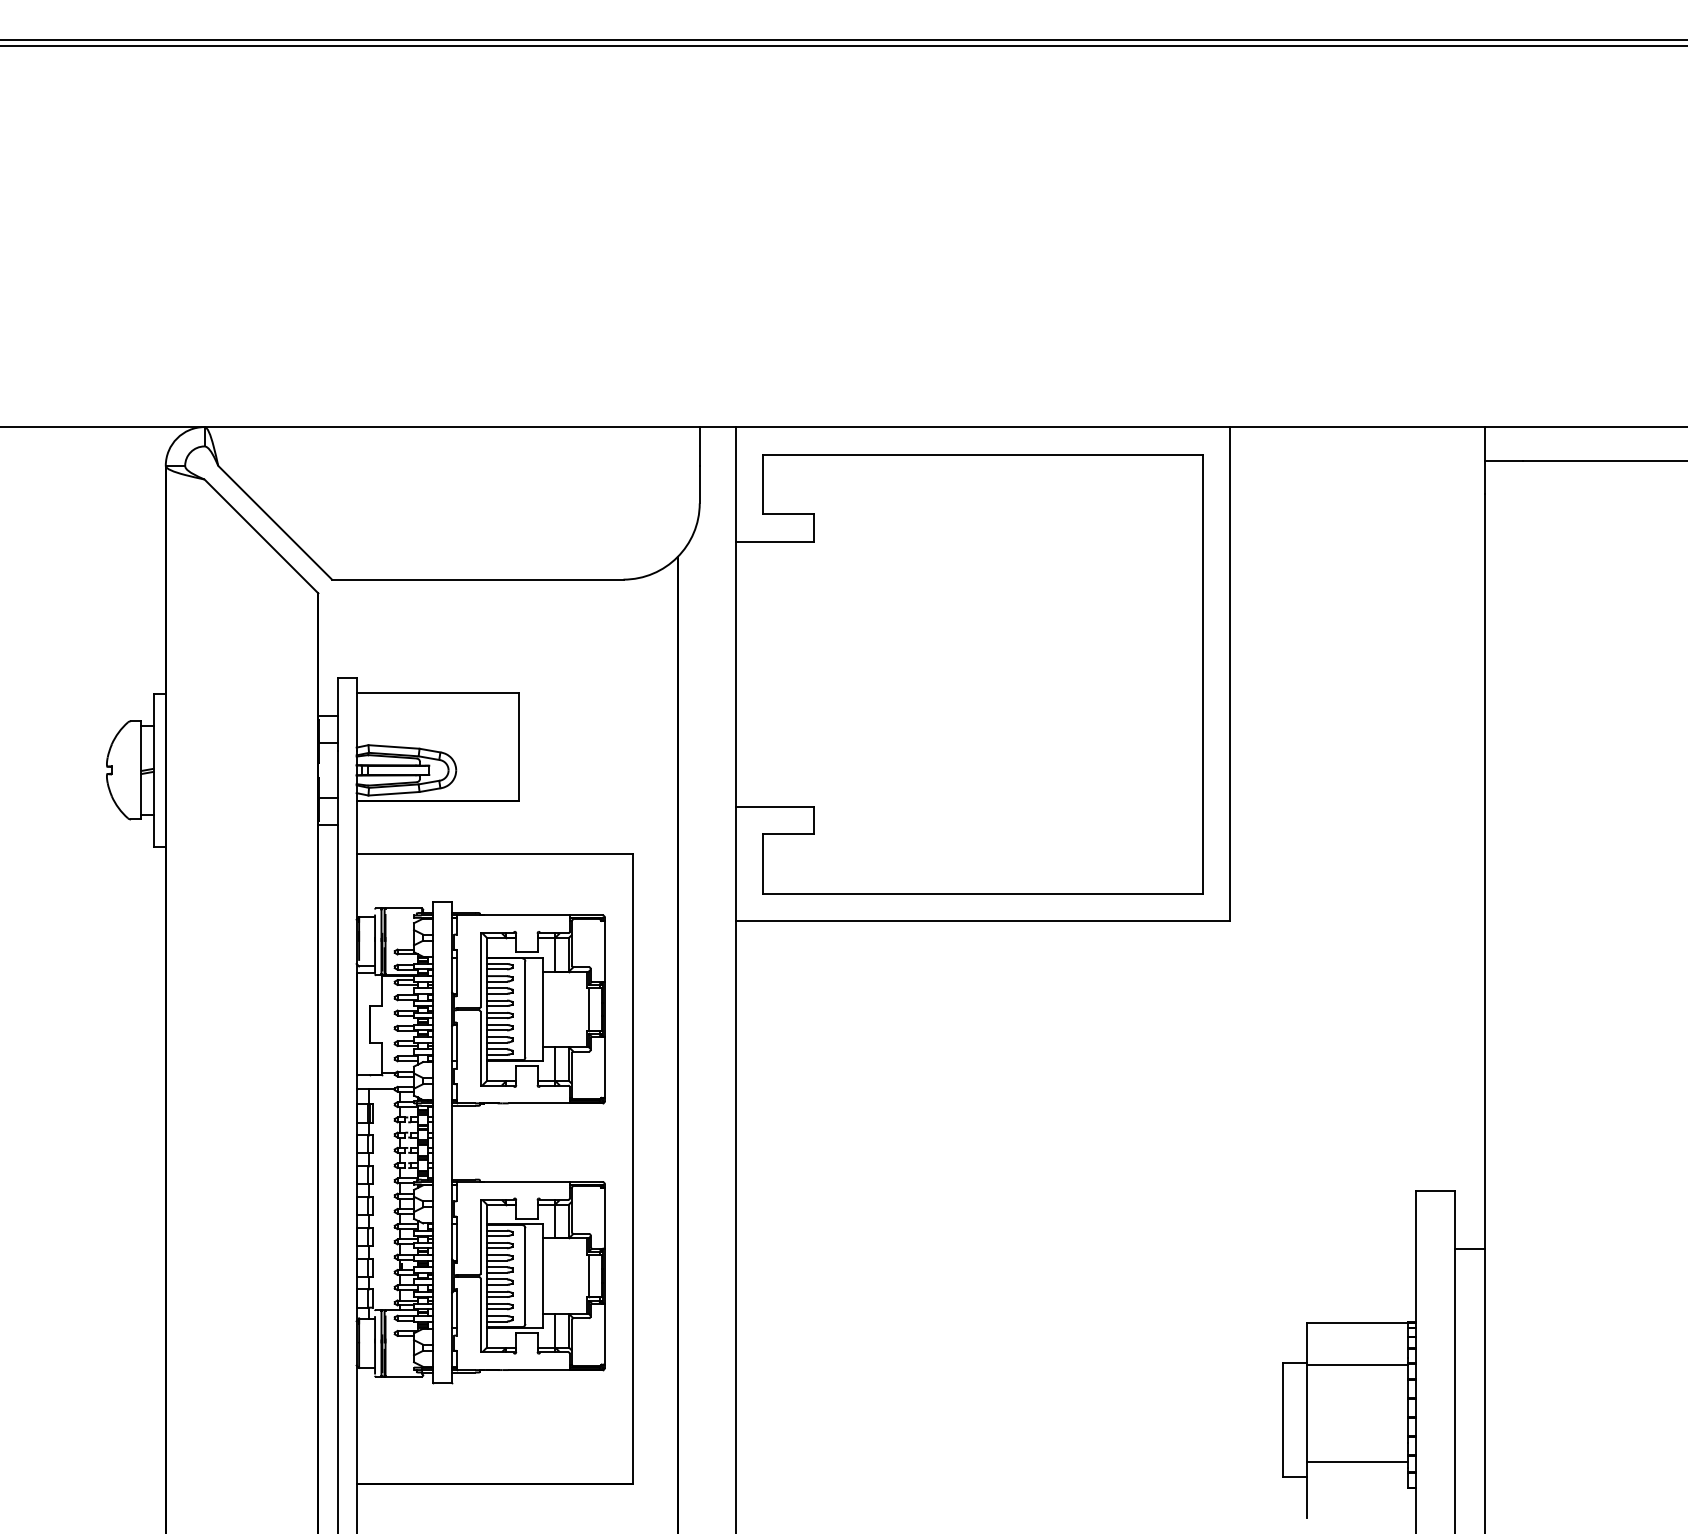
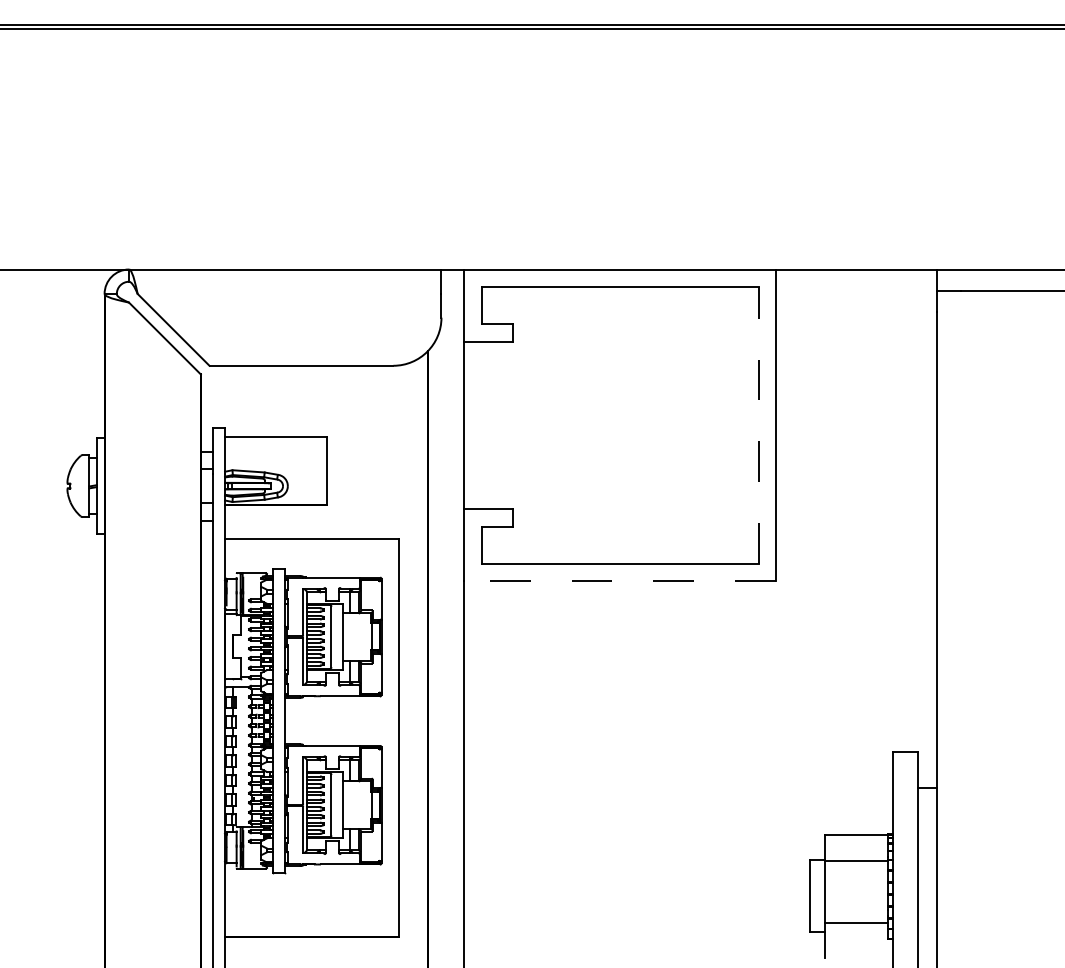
line: (1202, 674) -> (758, 425), solid -> dashed
line: (983, 921) -> (620, 581), solid -> dashed

